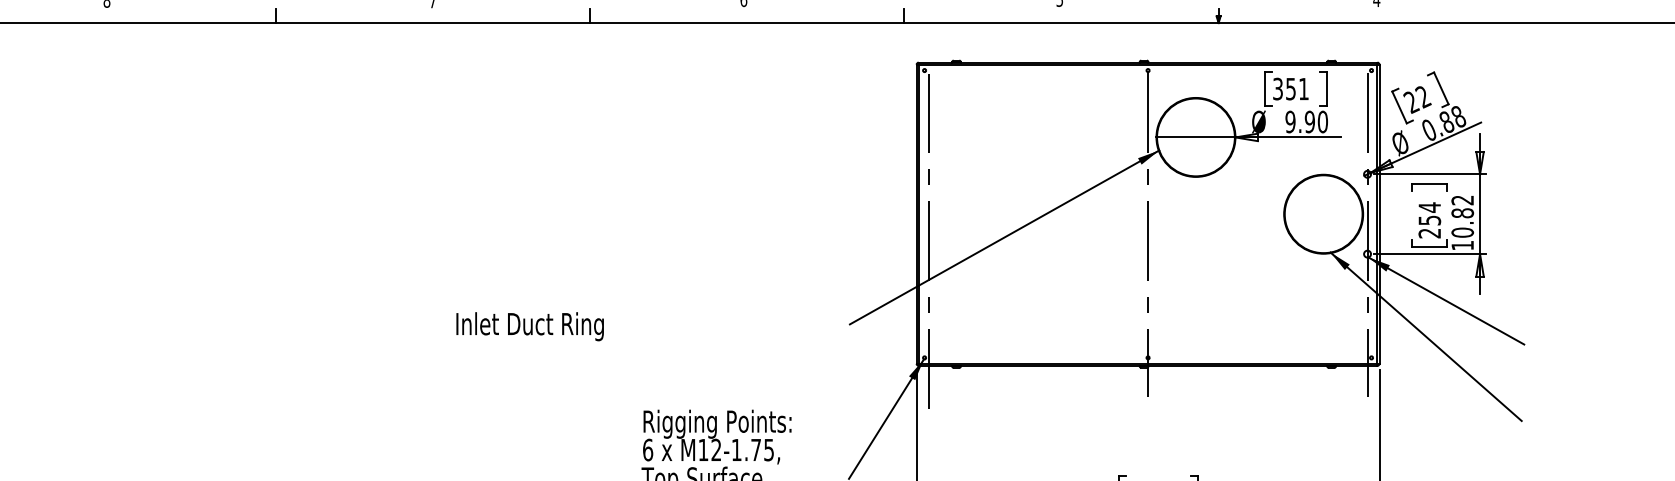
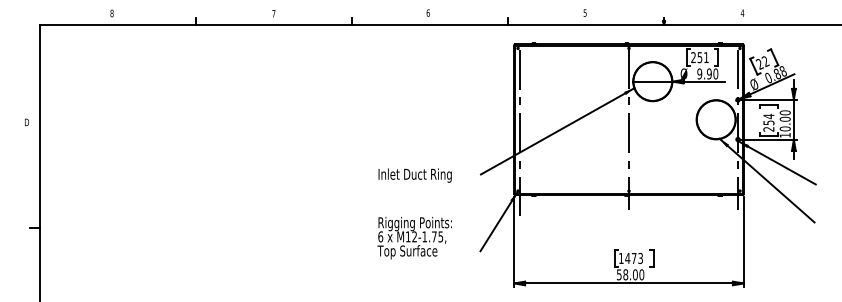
text: (1277, 90) -> (693, 58), 351 -> 251
text: (1461, 205) -> (784, 115), 10.82 -> 10.00
text: (528, 326) -> (414, 175), moved

